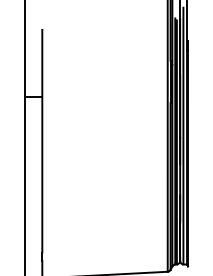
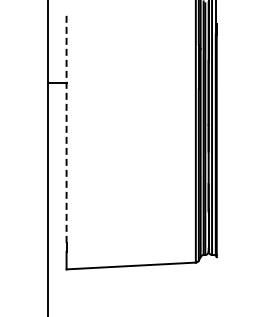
line: (42, 141) -> (66, 128), solid -> dashed

